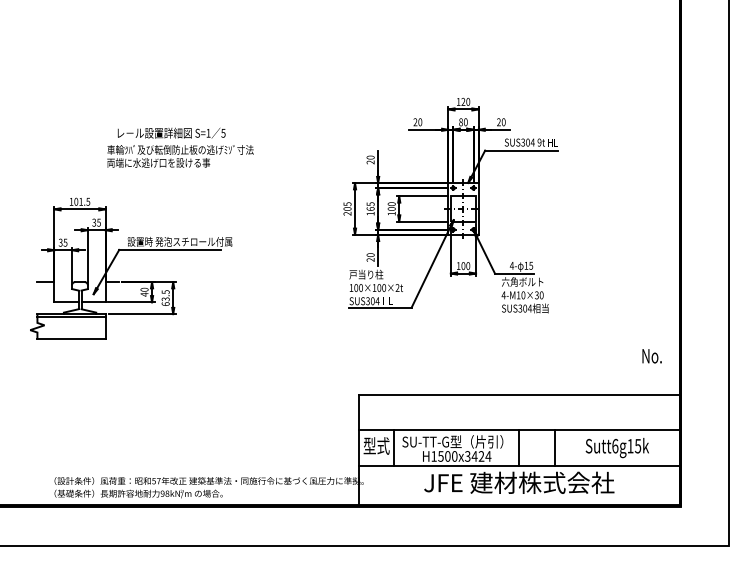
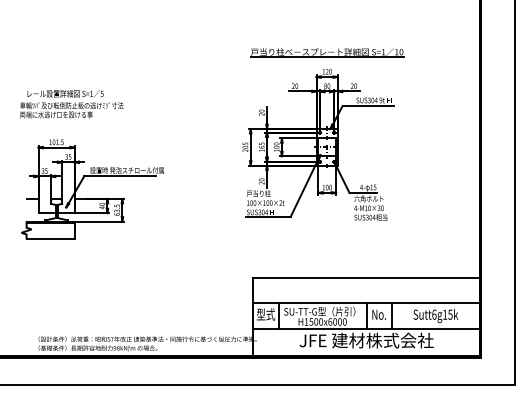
part: (463, 74) -> (327, 52), added
text: (180, 147) -> (71, 103), moved
text: (651, 356) -> (378, 314), moved
text: (478, 456) -> (337, 321), H1500x3424 -> H1500x6000

